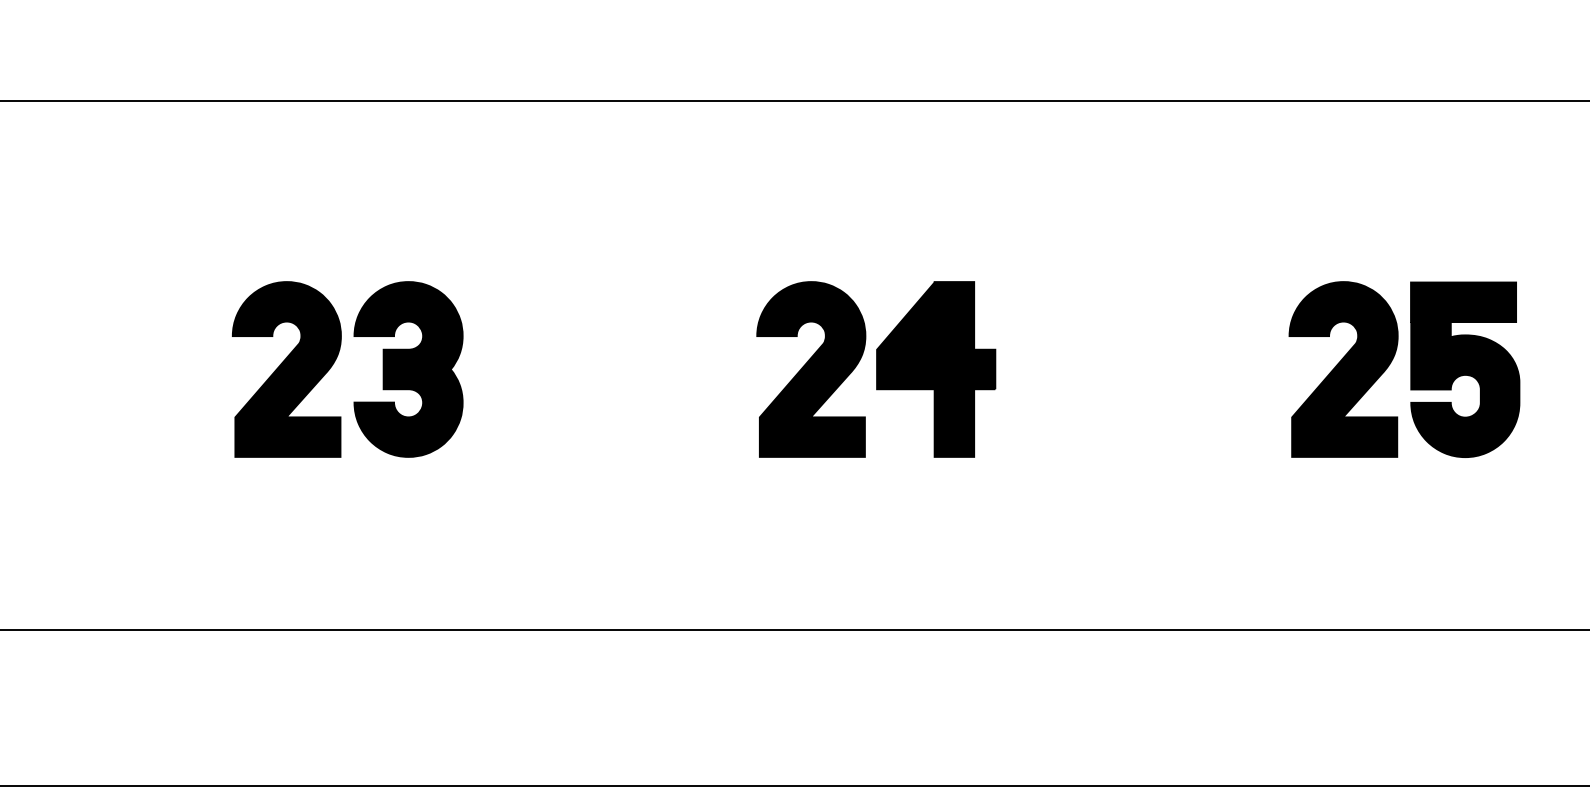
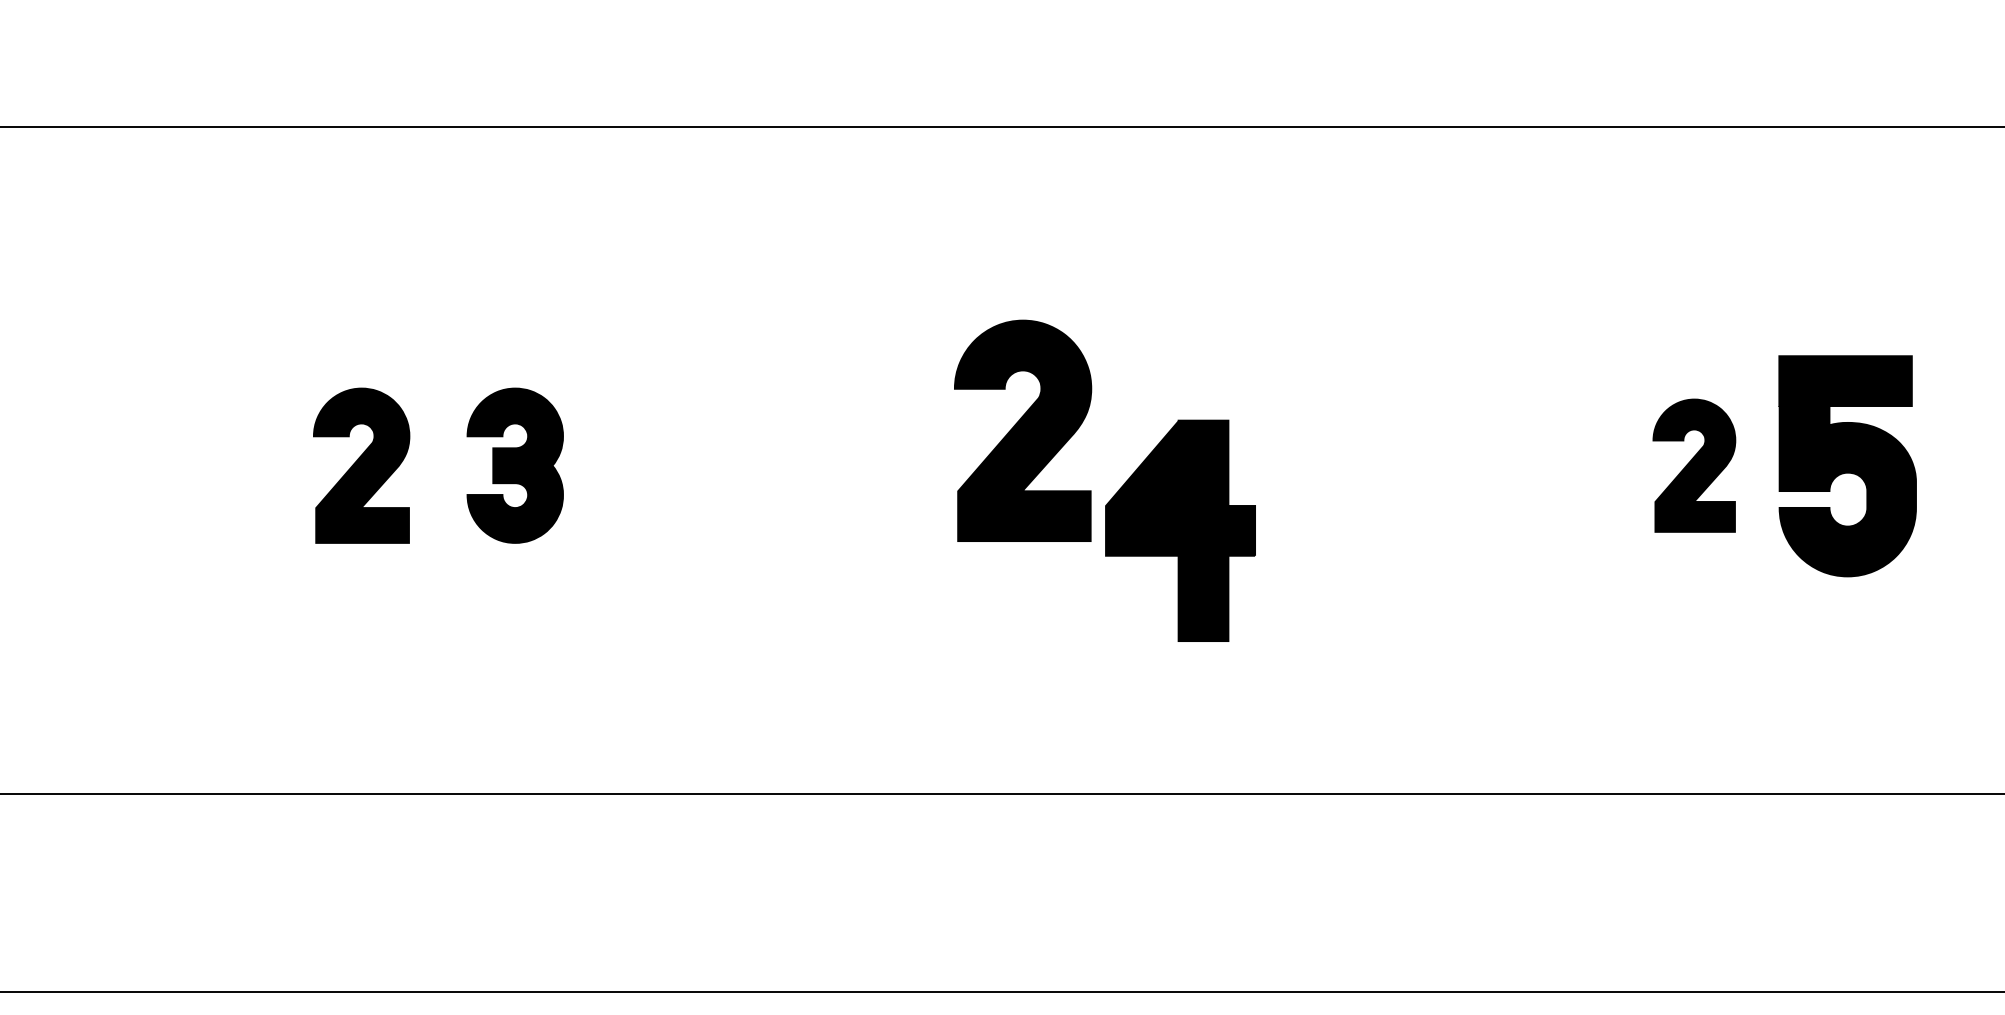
part: (286, 369) -> (361, 465), size x0.7
part: (408, 369) -> (515, 465), size x0.7
part: (811, 369) -> (1023, 430), moved
part: (936, 369) -> (1180, 530), moved
part: (1343, 369) -> (1694, 465), size x0.6

